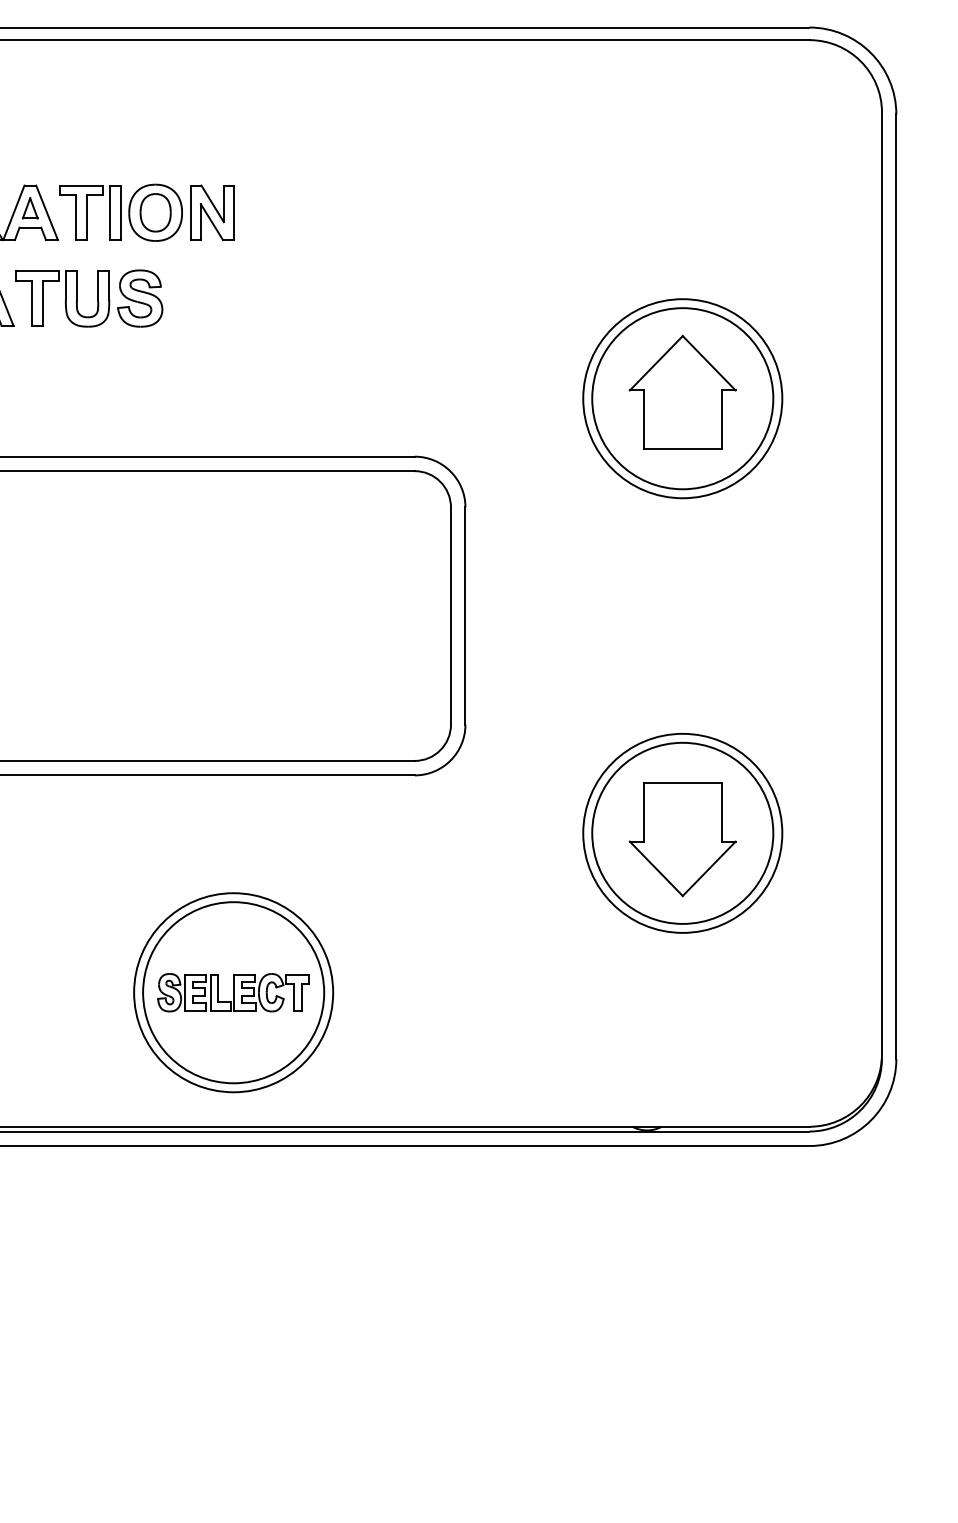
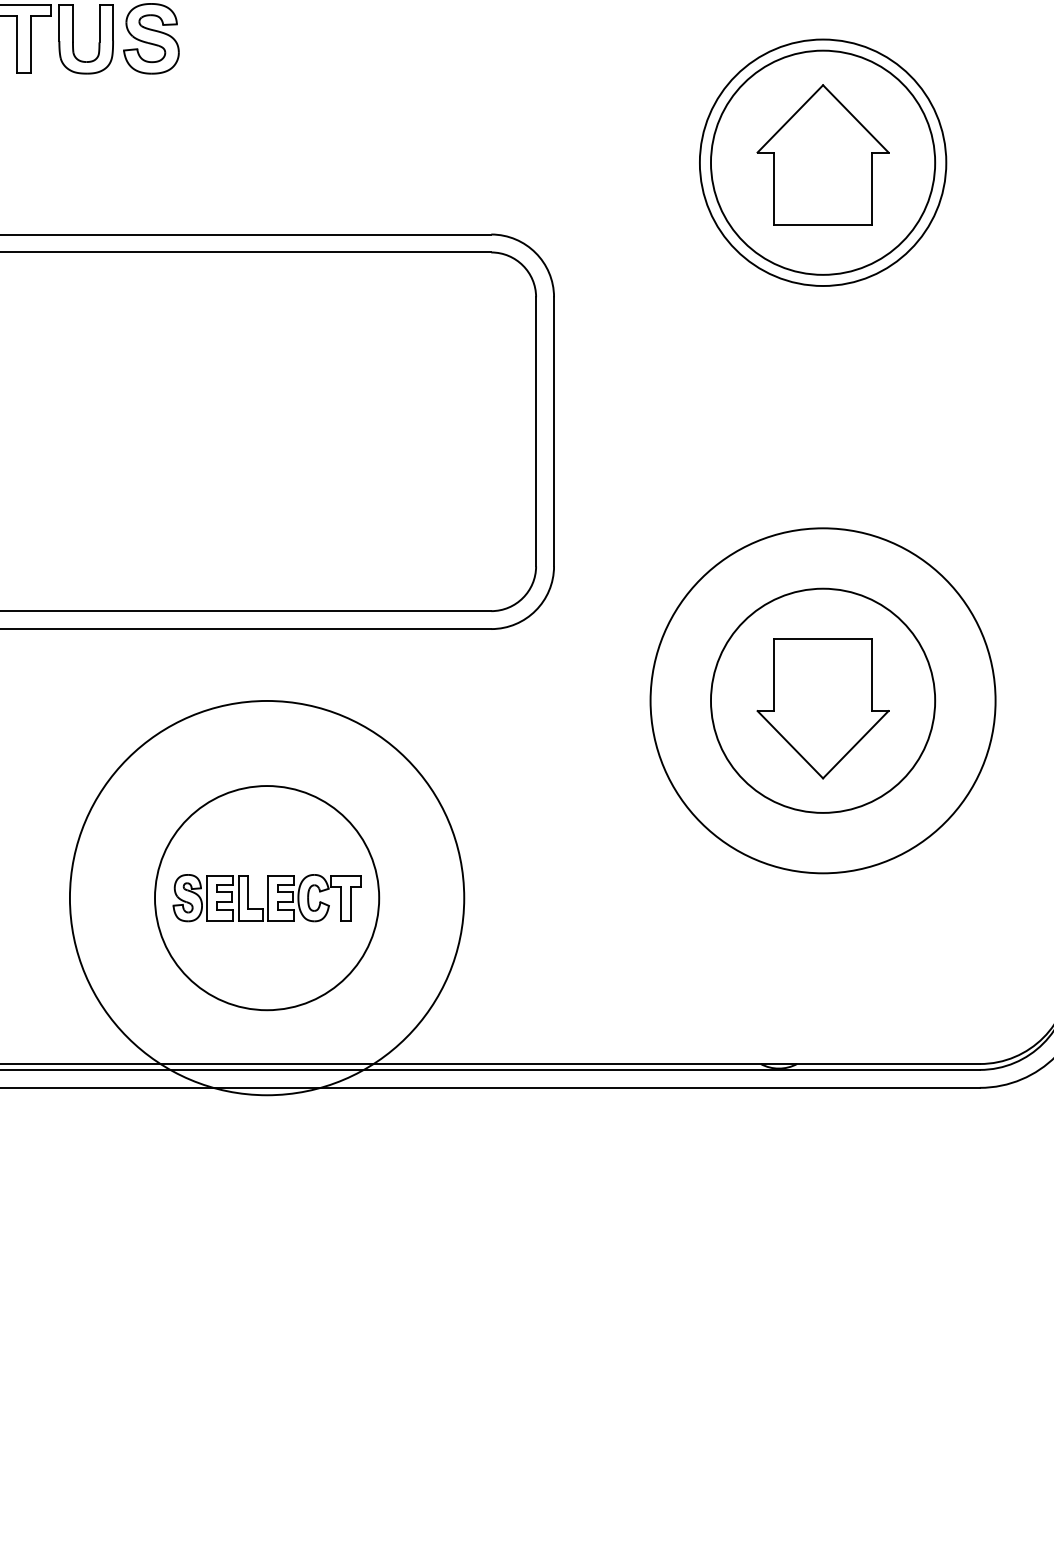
circle: (682, 832) -> (822, 699), size x1.4
circle: (233, 992) -> (266, 897), size x1.6

